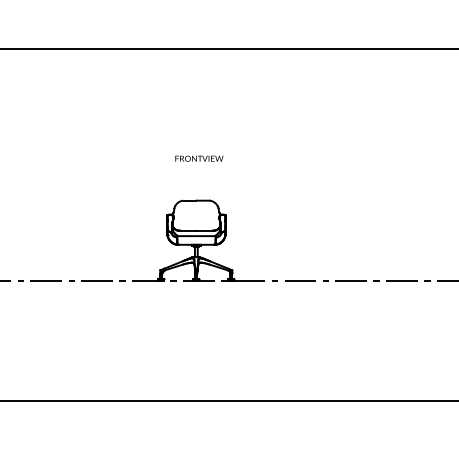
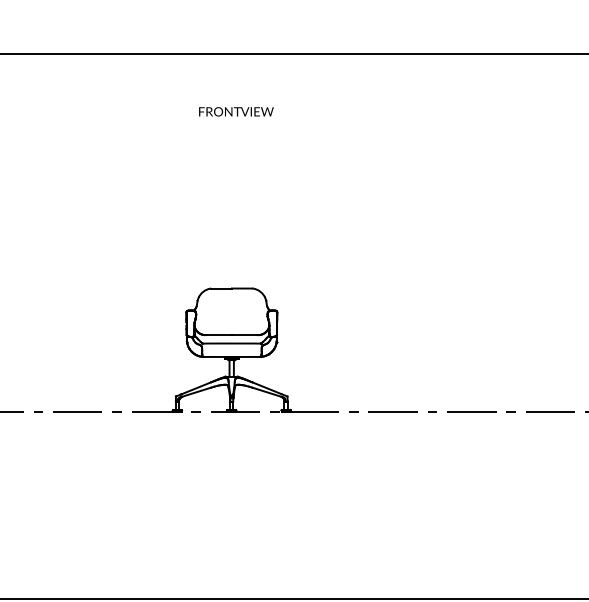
text: (199, 158) -> (236, 111), moved

